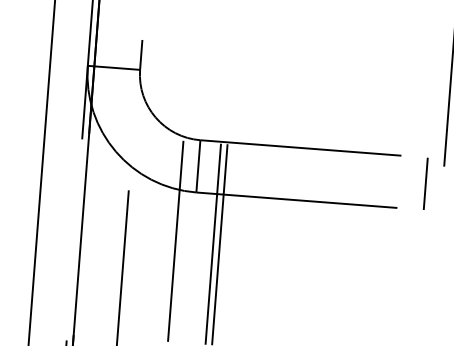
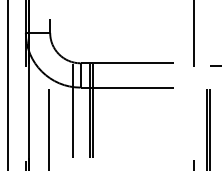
line: (426, 183) -> (186, 75), removed

